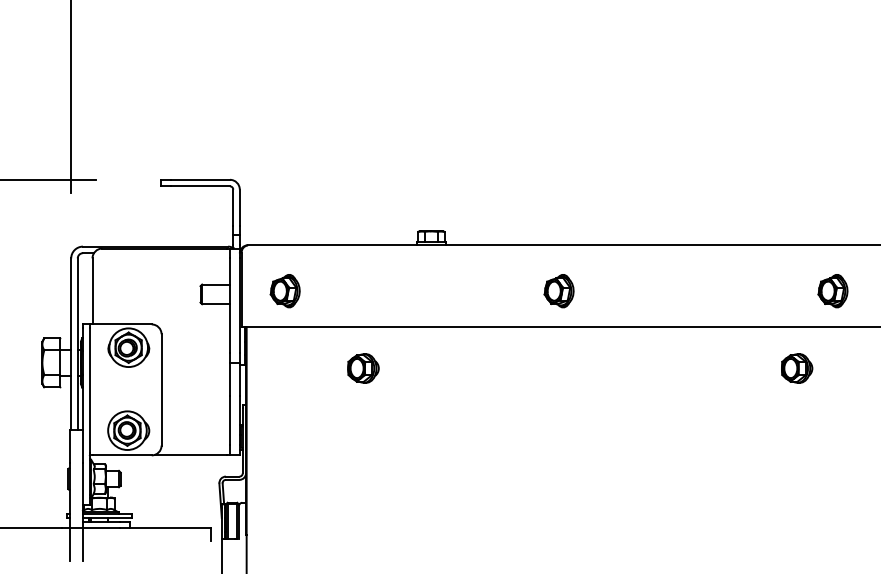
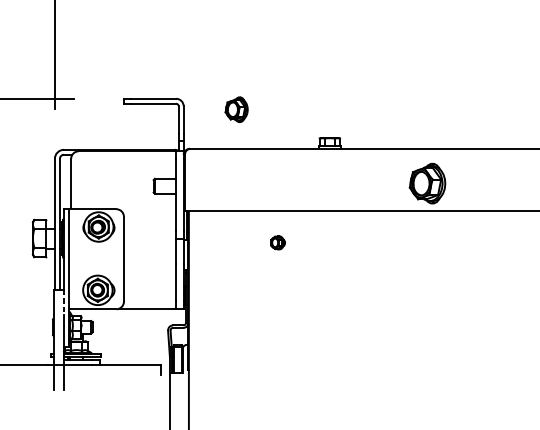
part: (284, 291) -> (236, 110), moved
part: (558, 291) -> (427, 184), size x1.6
part: (363, 368) -> (278, 242), size x0.6
line: (83, 447) -> (64, 303), solid -> dashed

